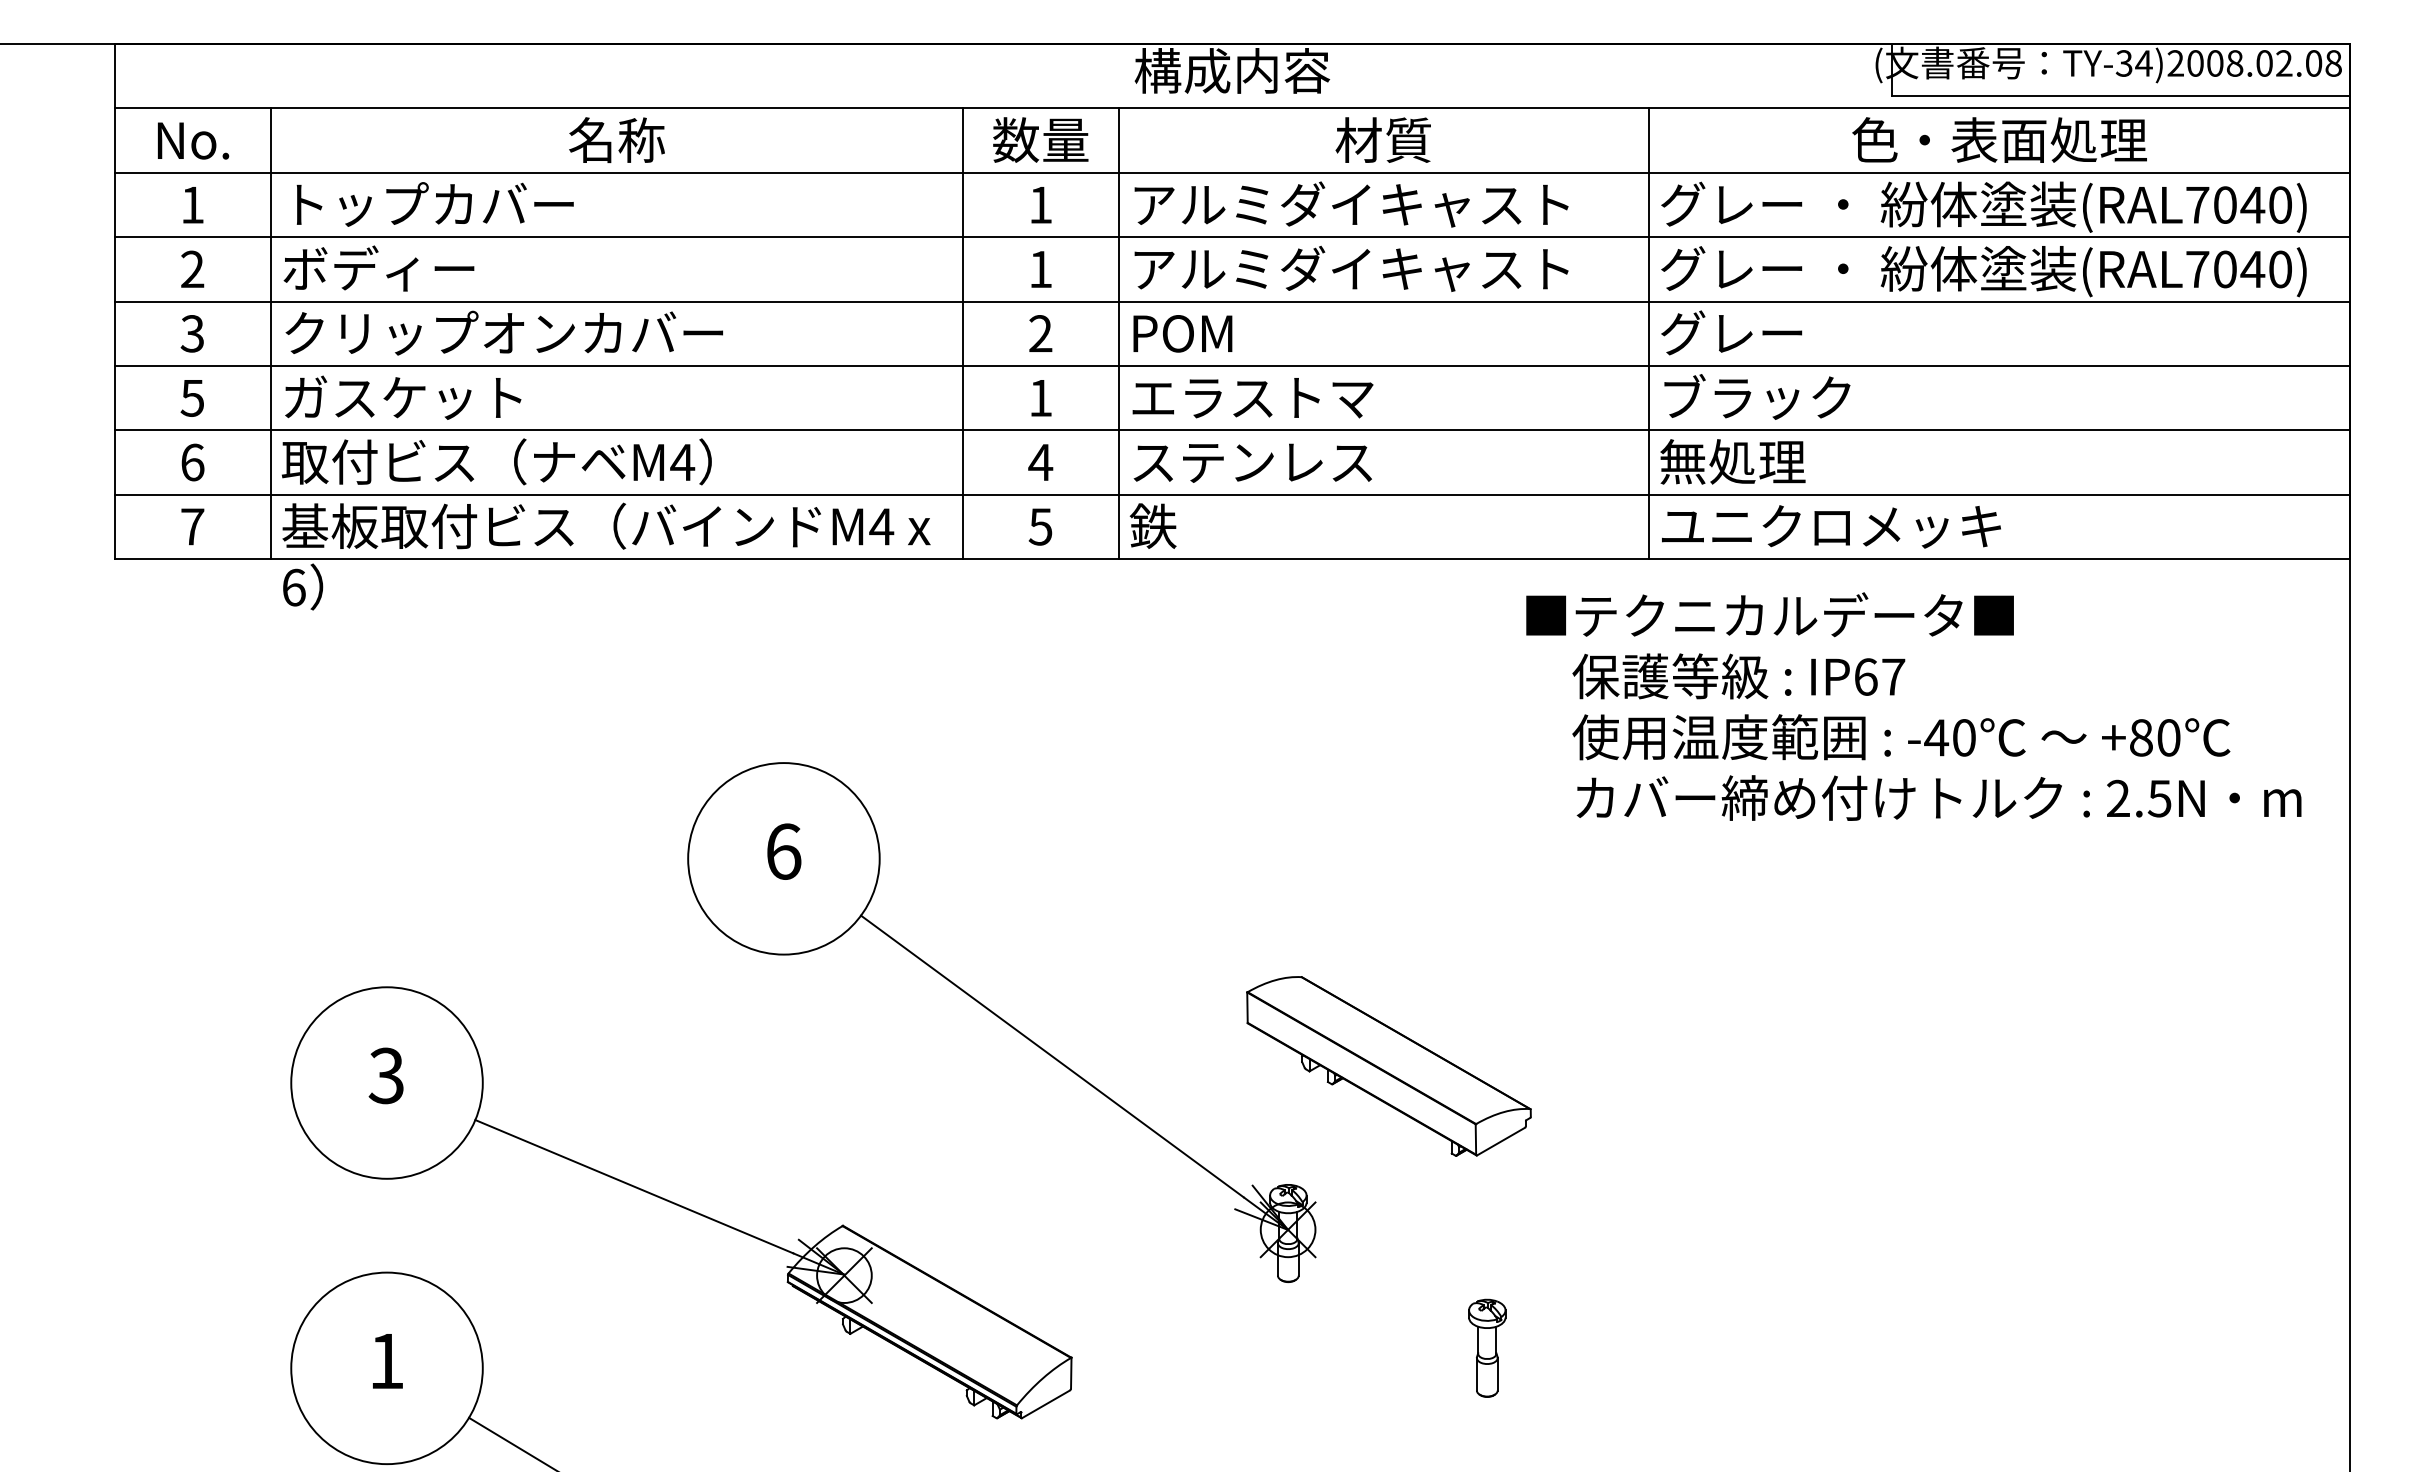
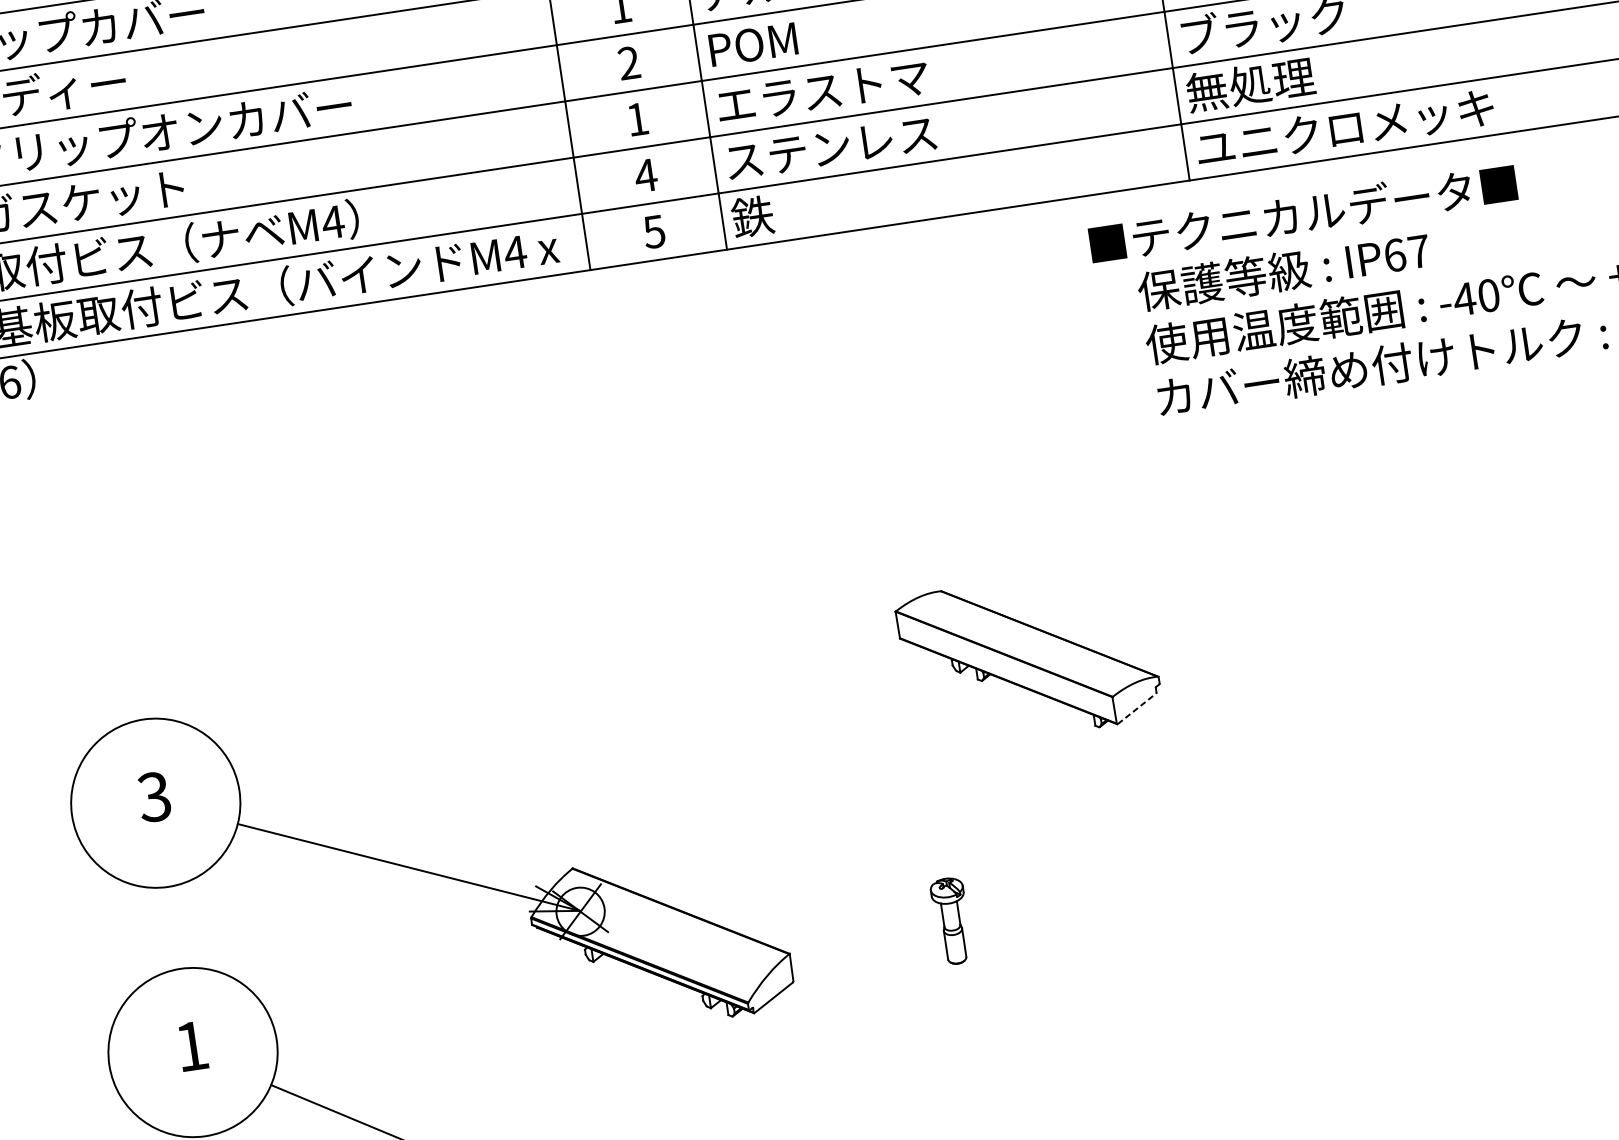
part: (1001, 1022) -> (684, 670), removed
line: (1501, 1141) -> (1137, 708), solid -> dashed
part: (1487, 1347) -> (951, 920), moved

